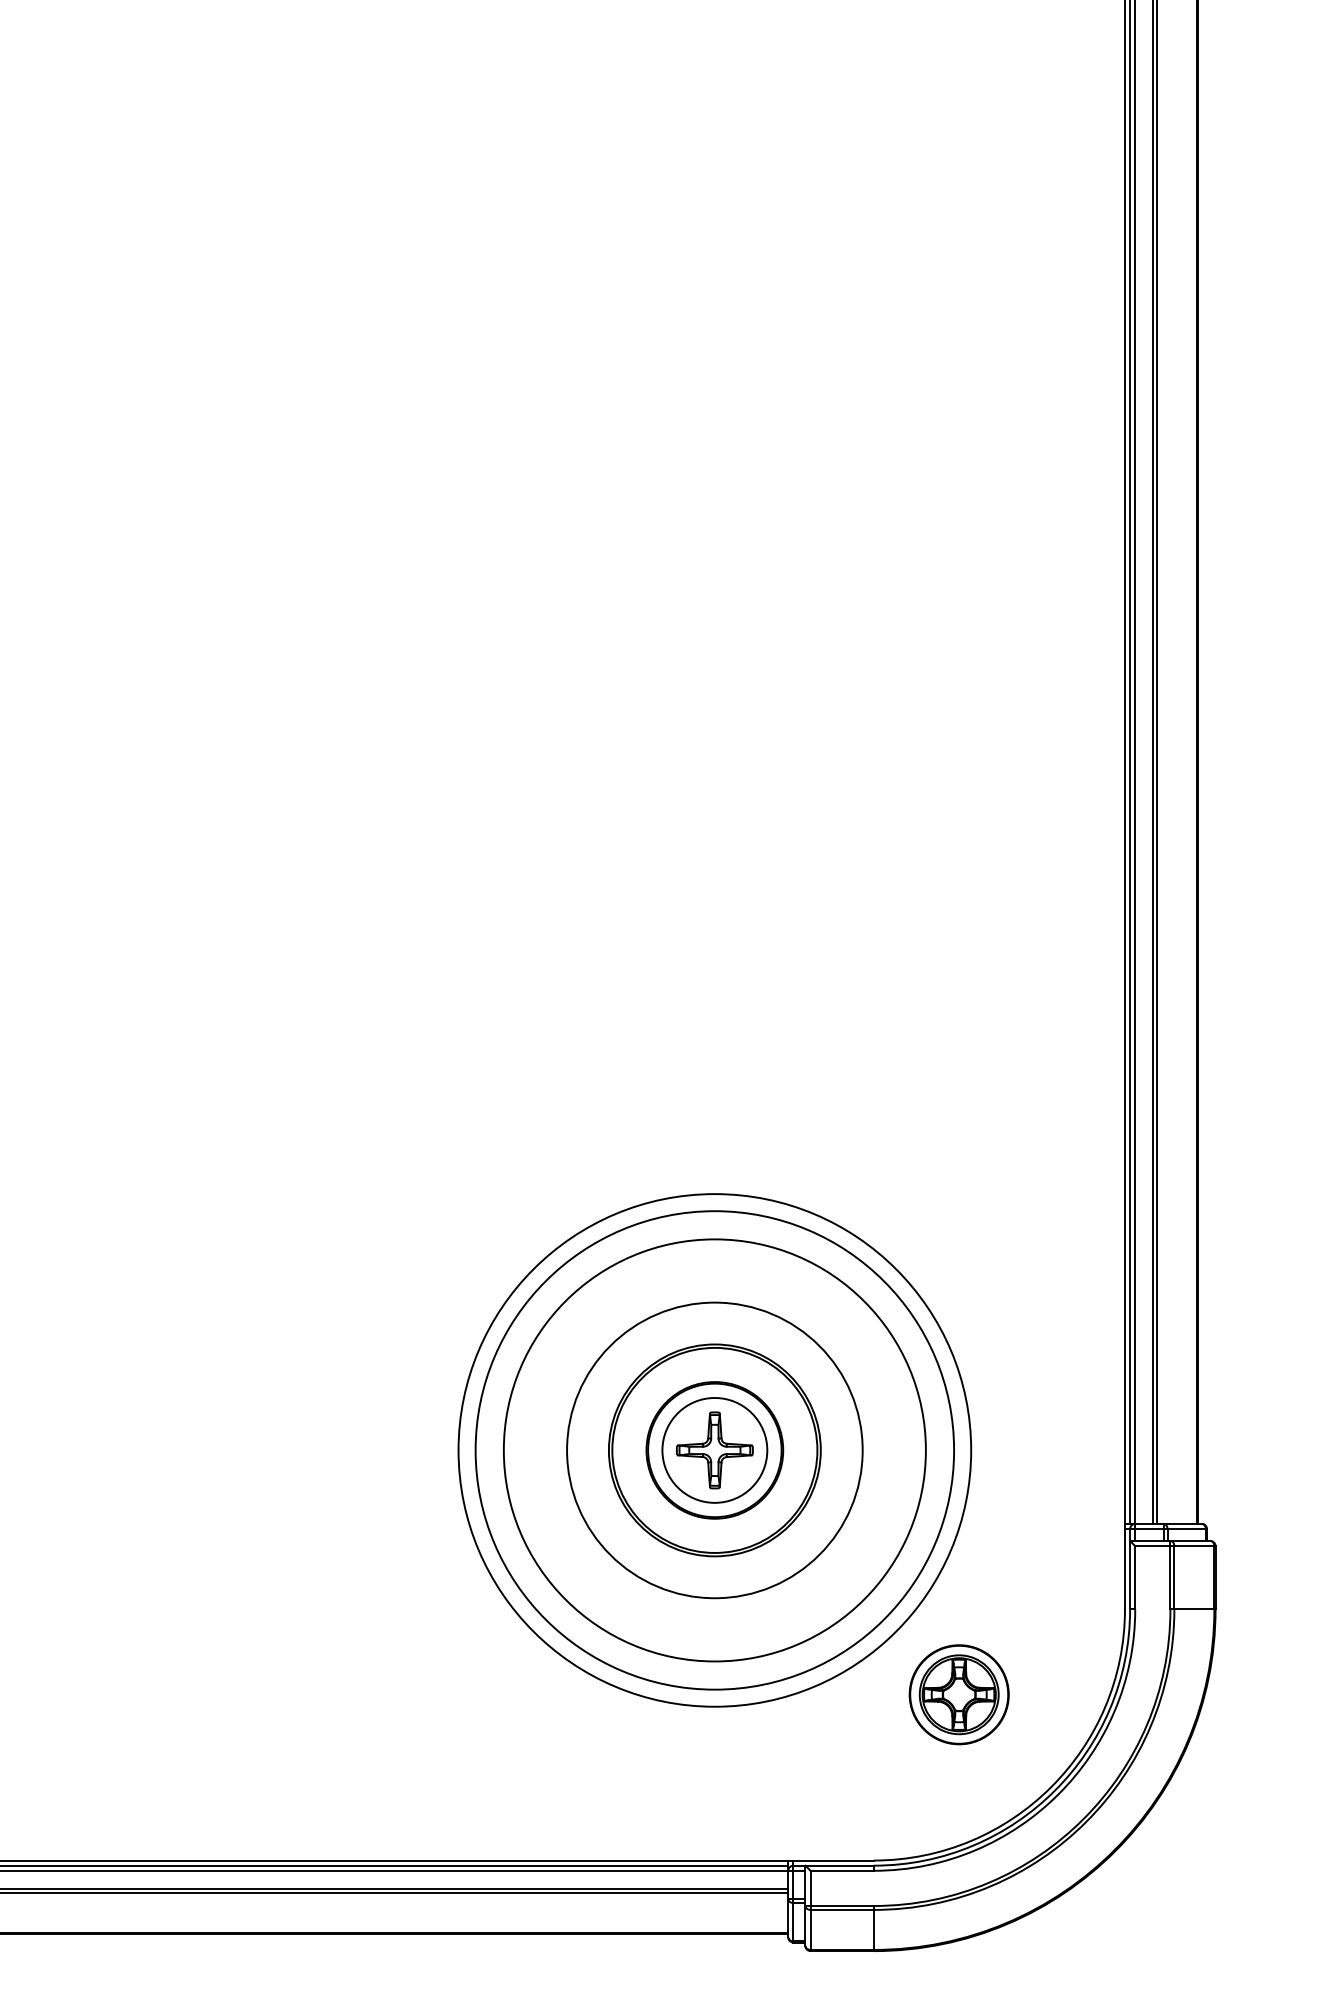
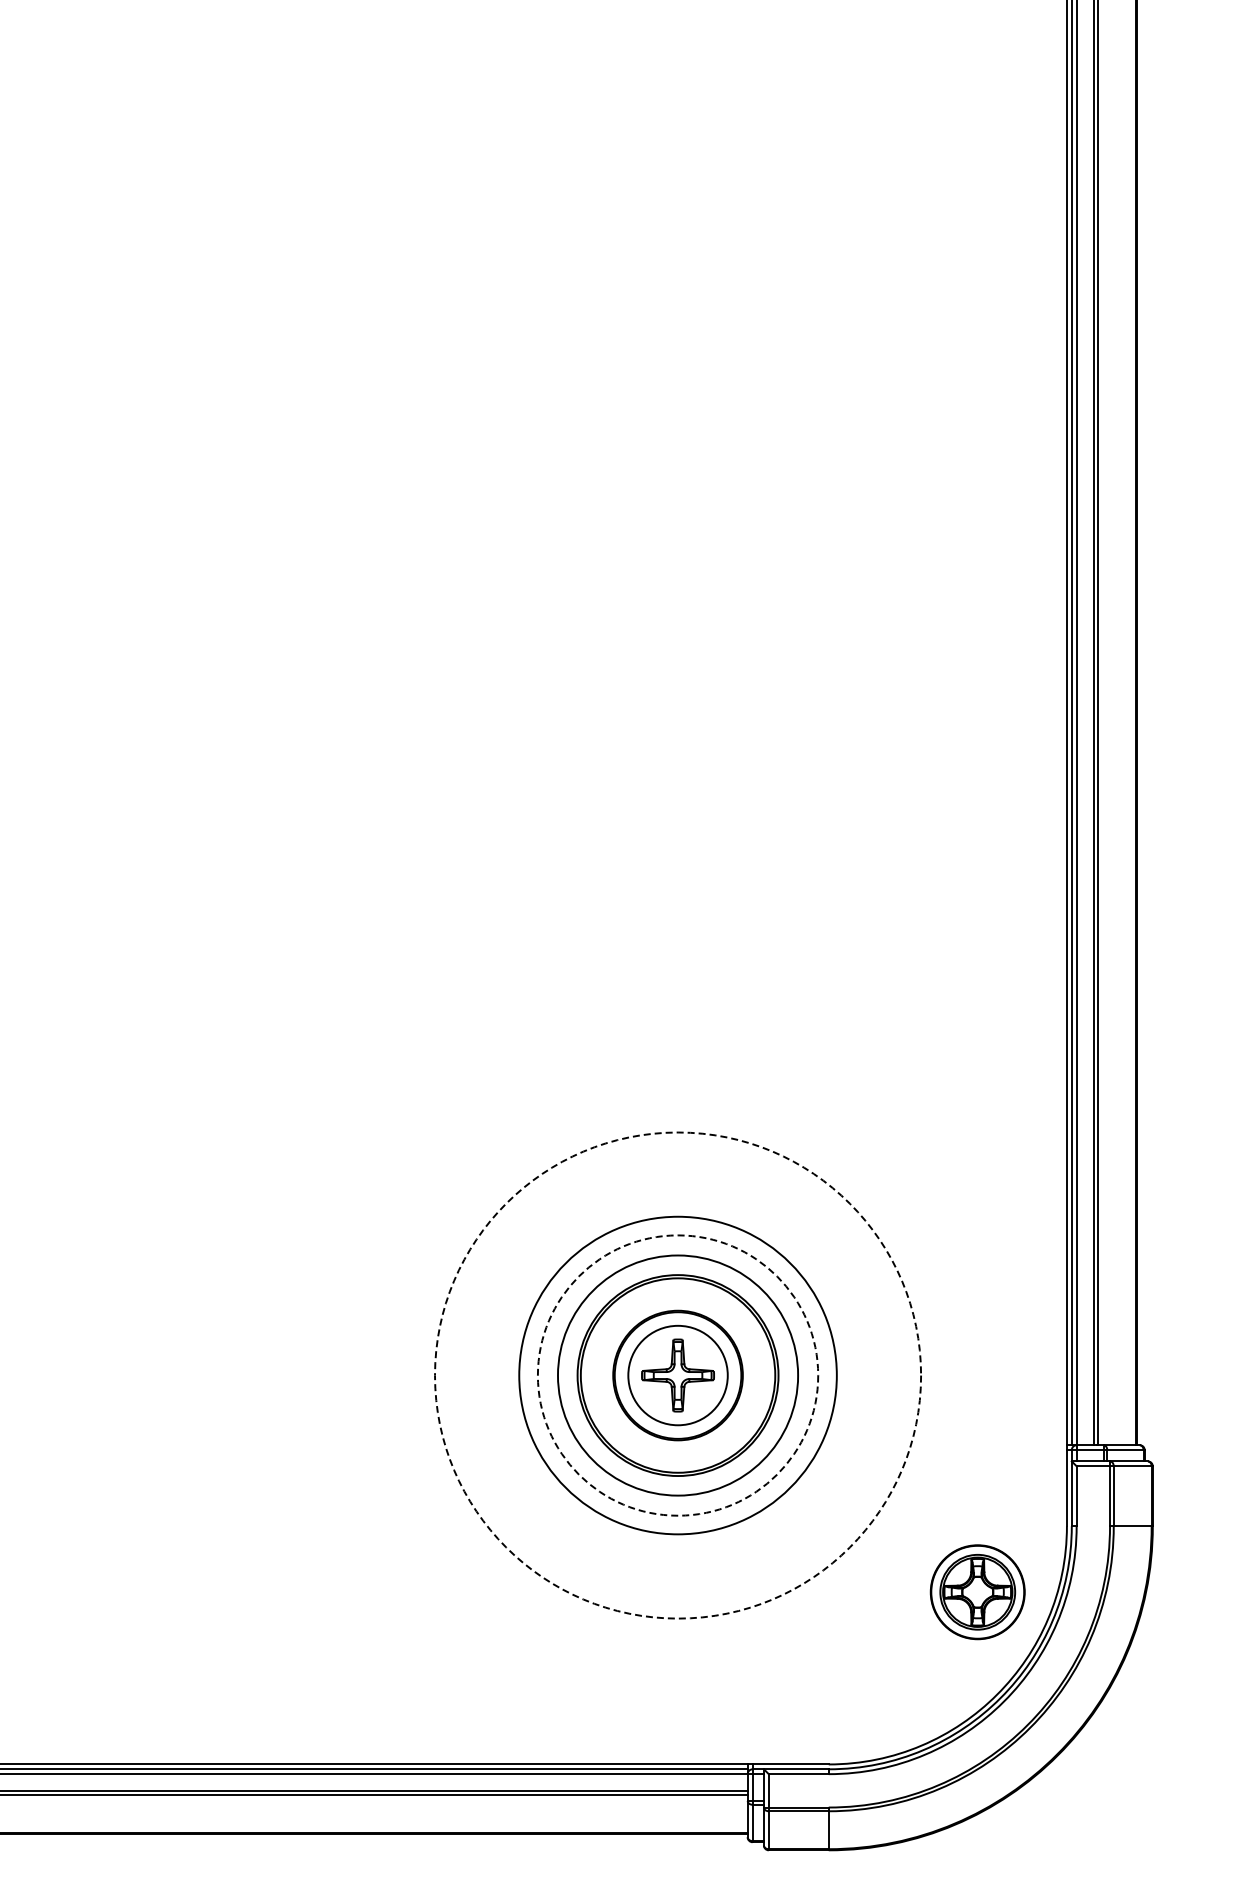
circle: (714, 1450) -> (677, 1375), size x0.6
circle: (714, 1450) -> (677, 1375), size x0.7
circle: (714, 1450) -> (677, 1375), solid -> dashed
circle: (715, 1450) -> (678, 1375), solid -> dashed
part: (958, 1695) -> (977, 1592), moved

